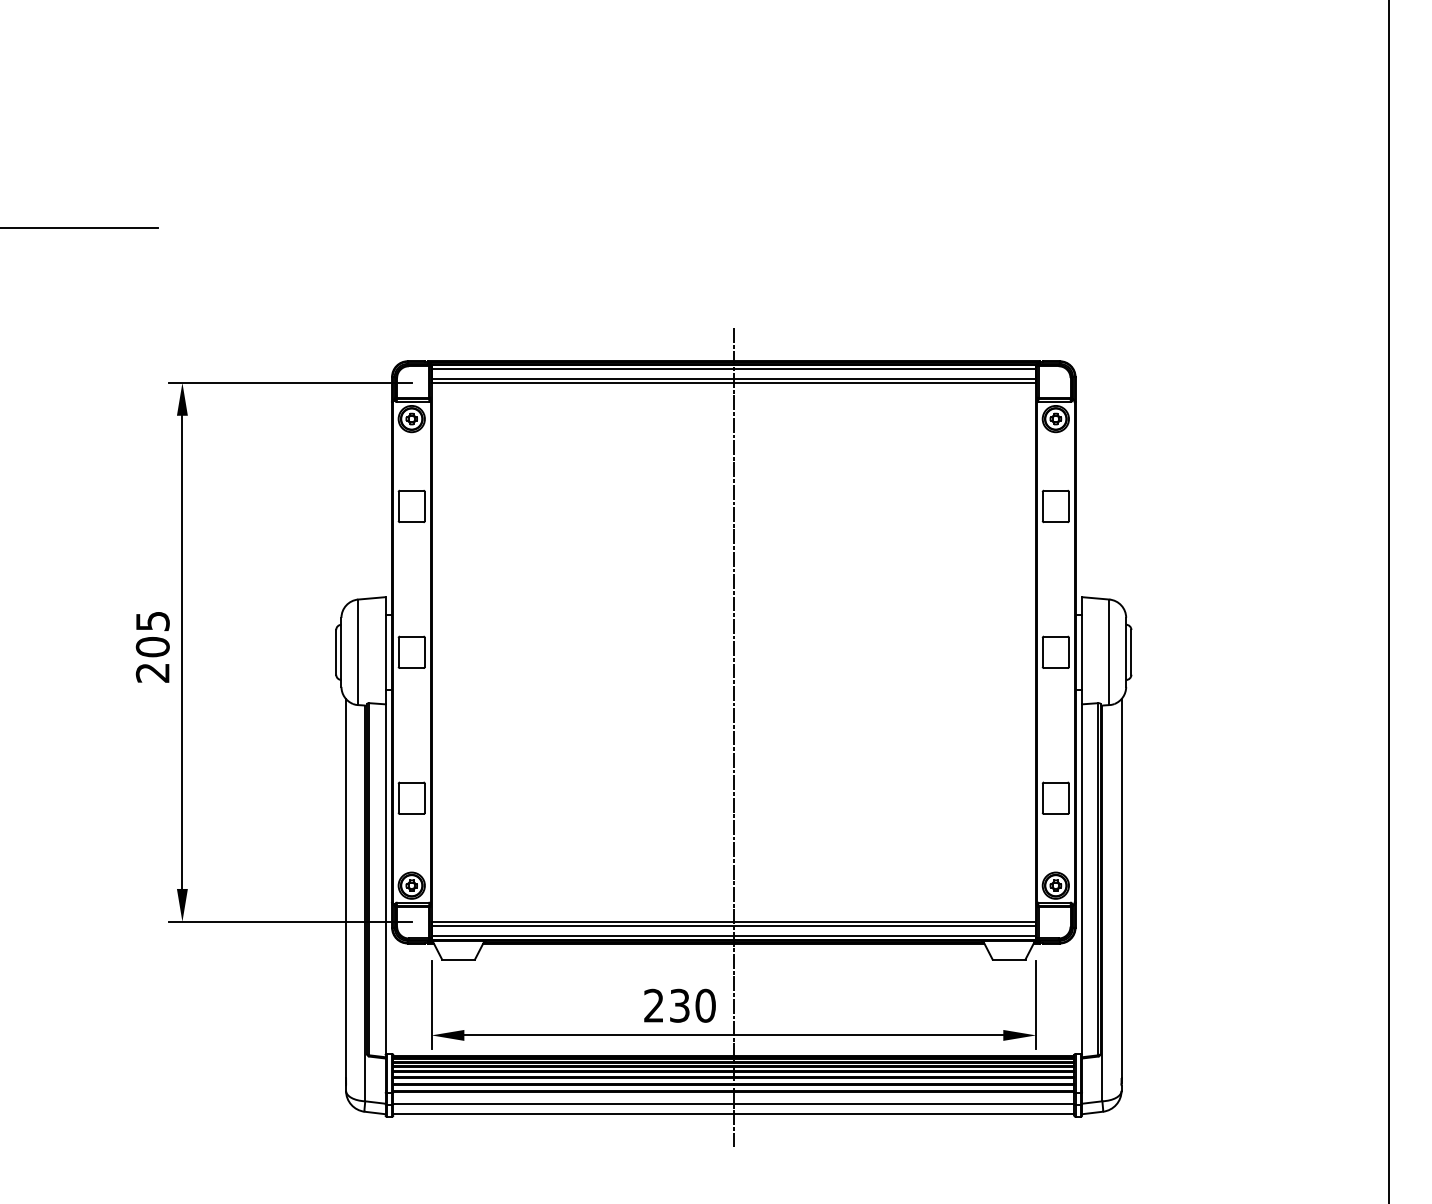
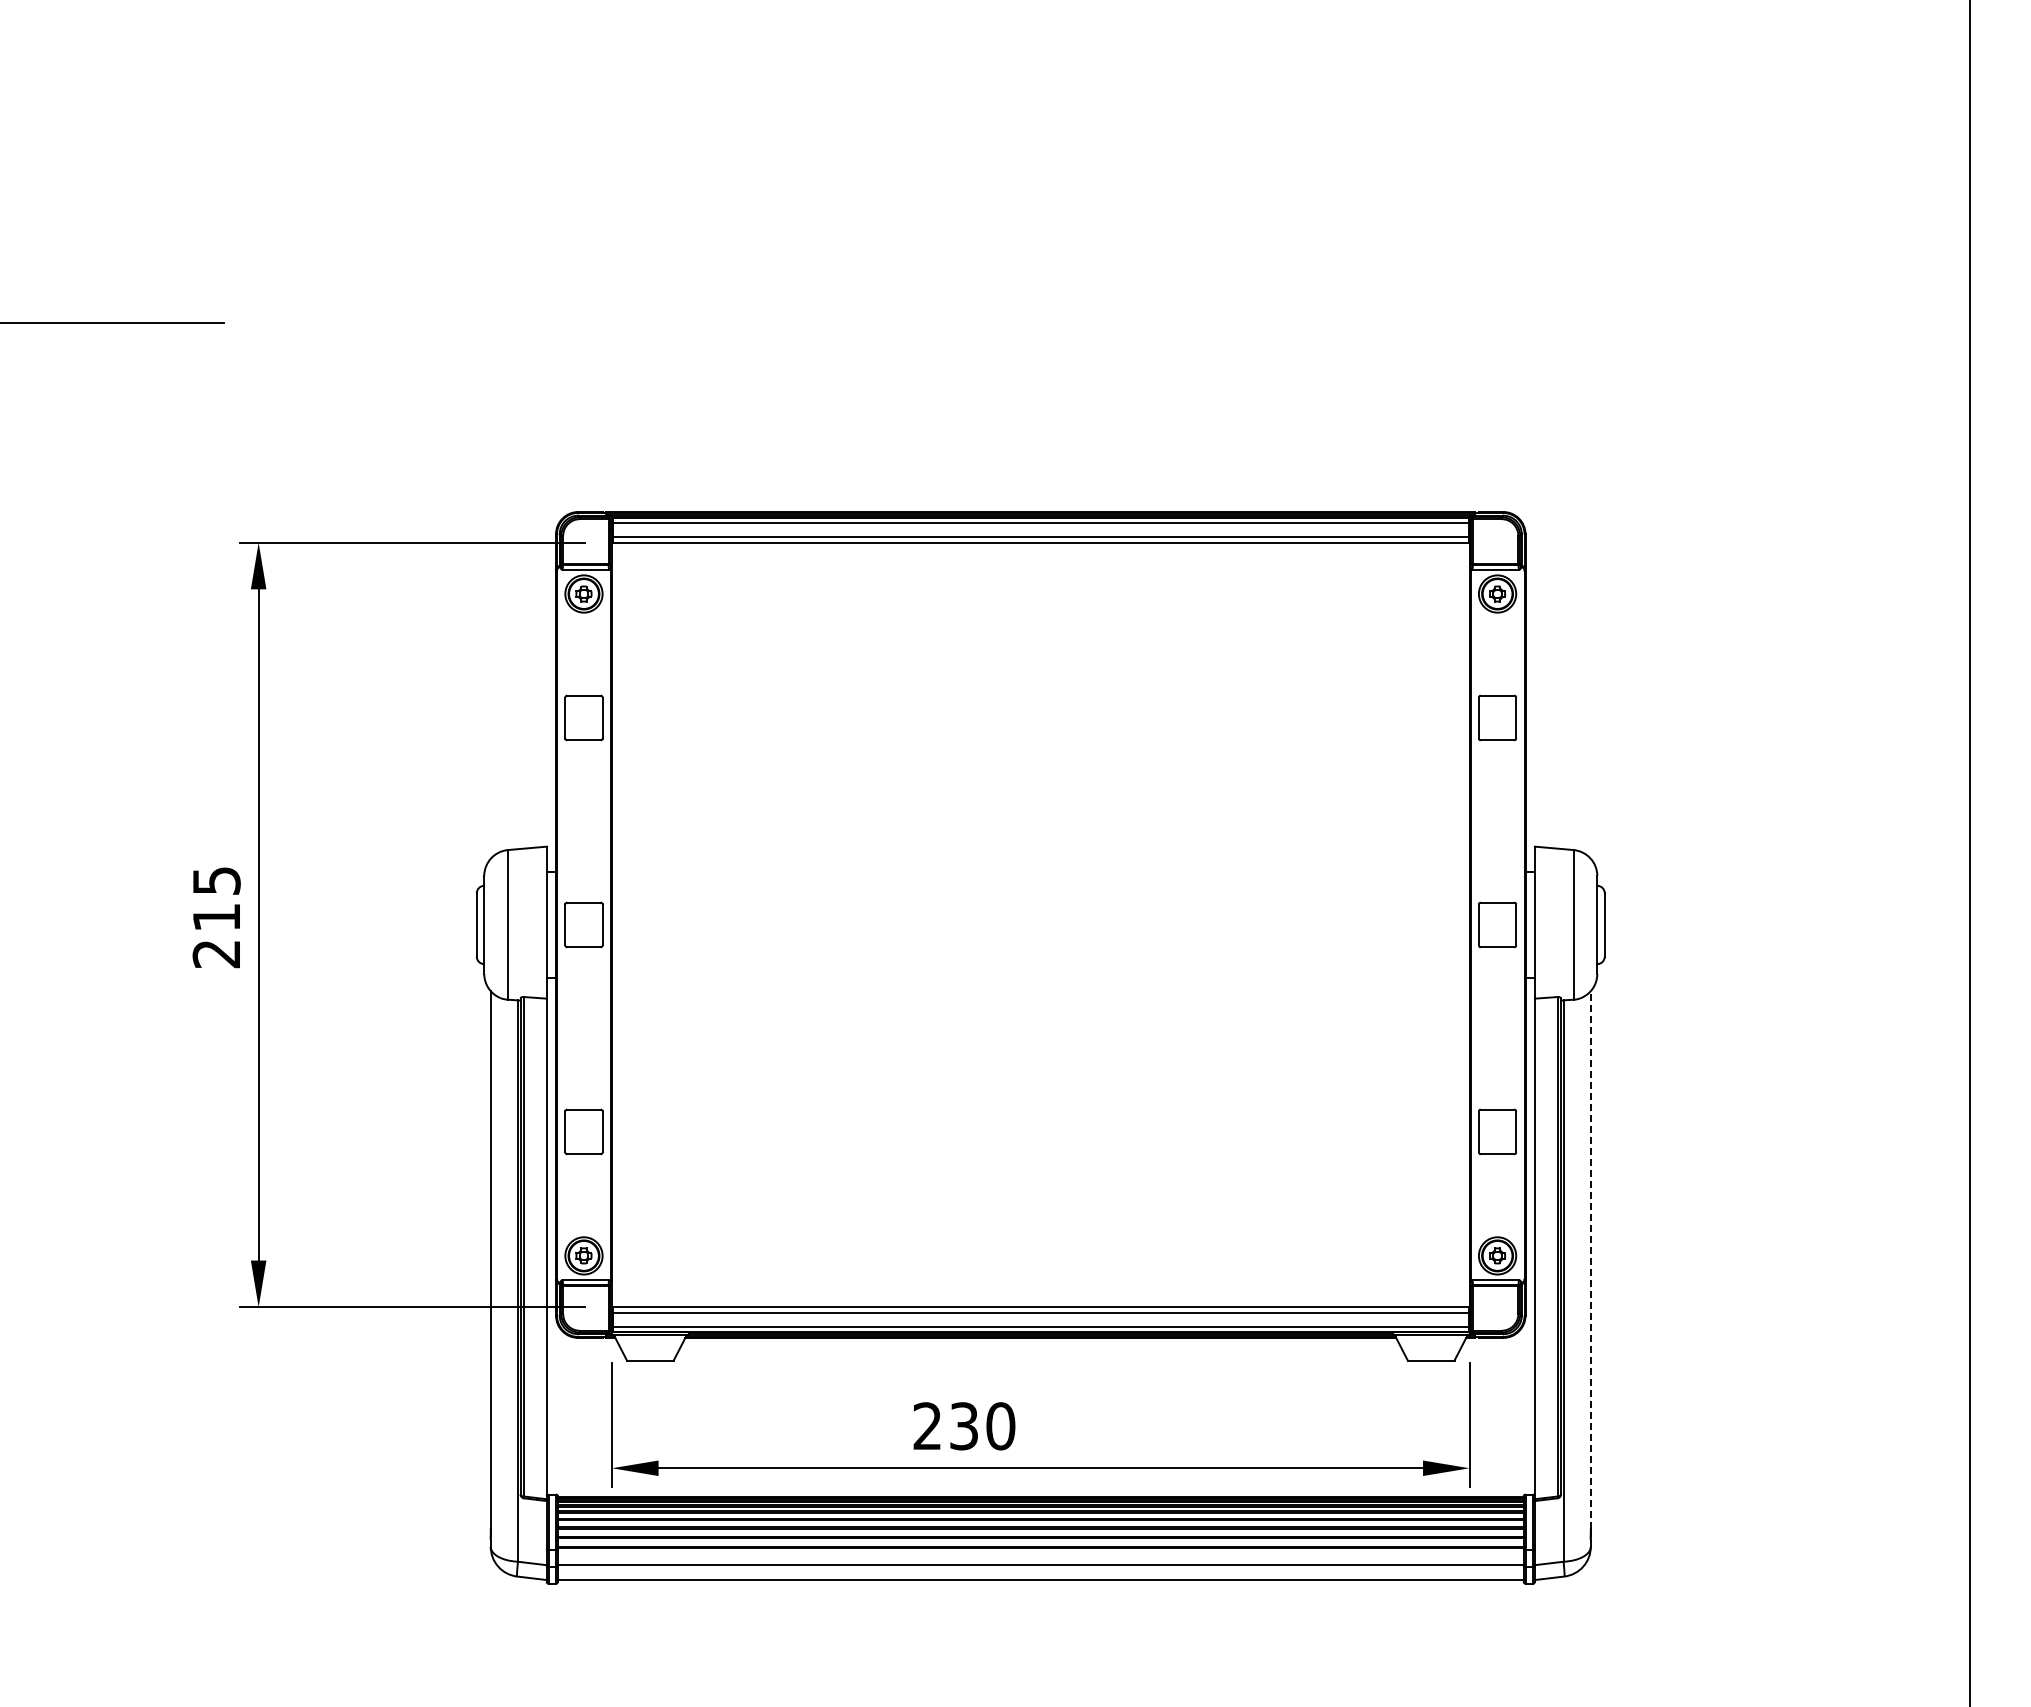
text: (152, 647) -> (216, 917), 205 -> 215
line: (733, 737) -> (1040, 1045), removed
line: (1121, 888) -> (1590, 1259), solid -> dashed

